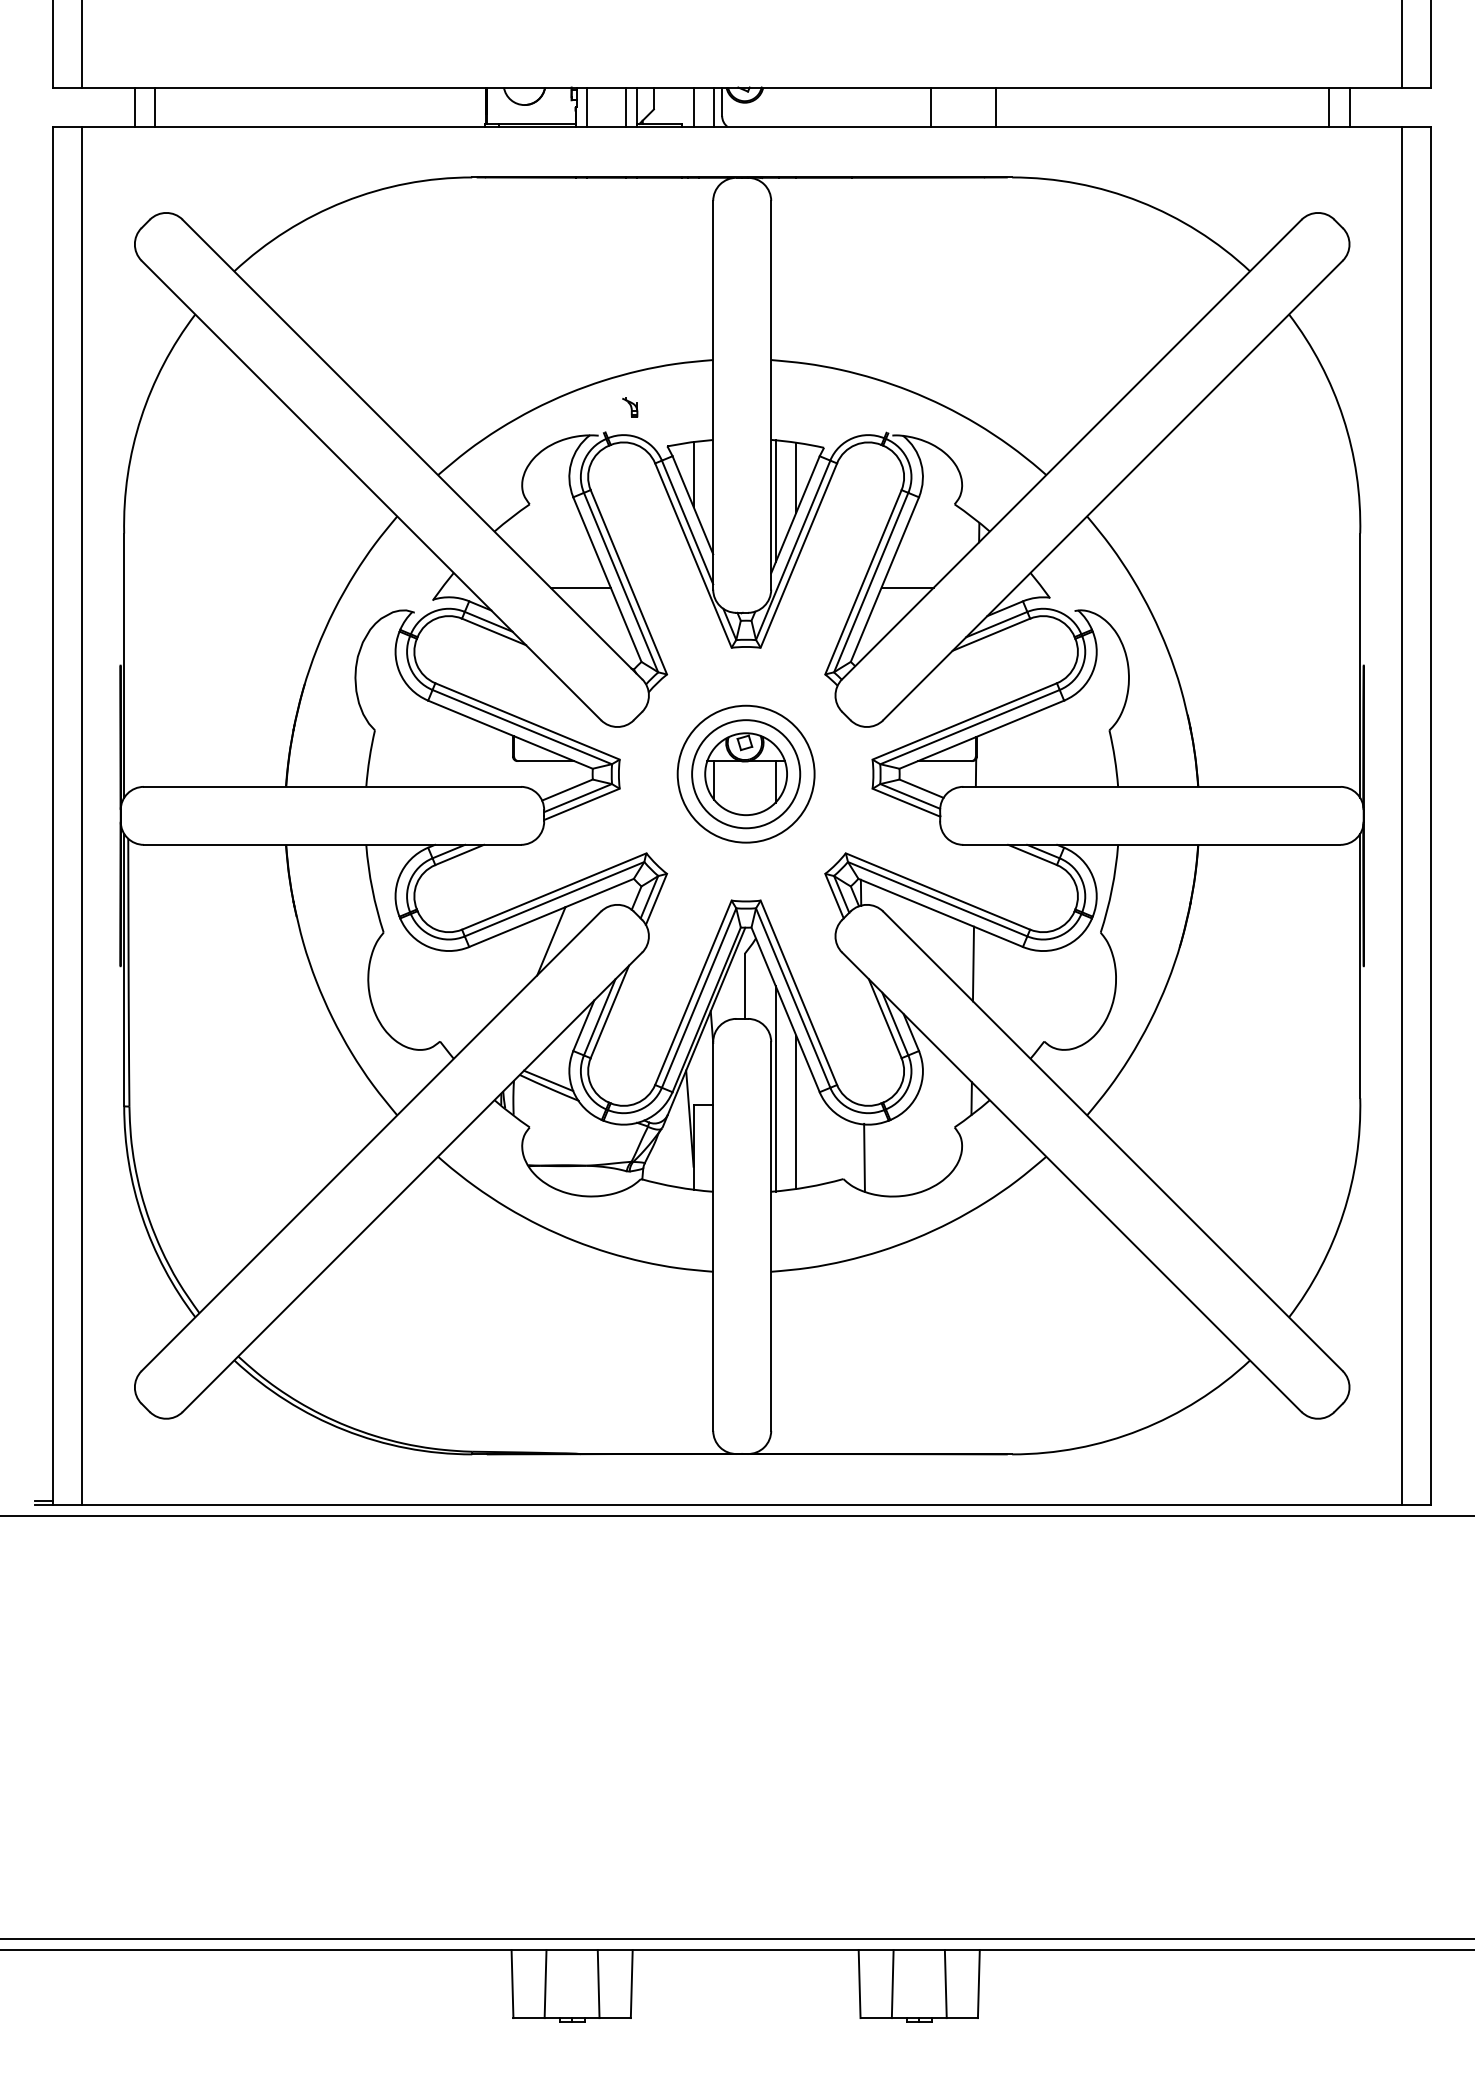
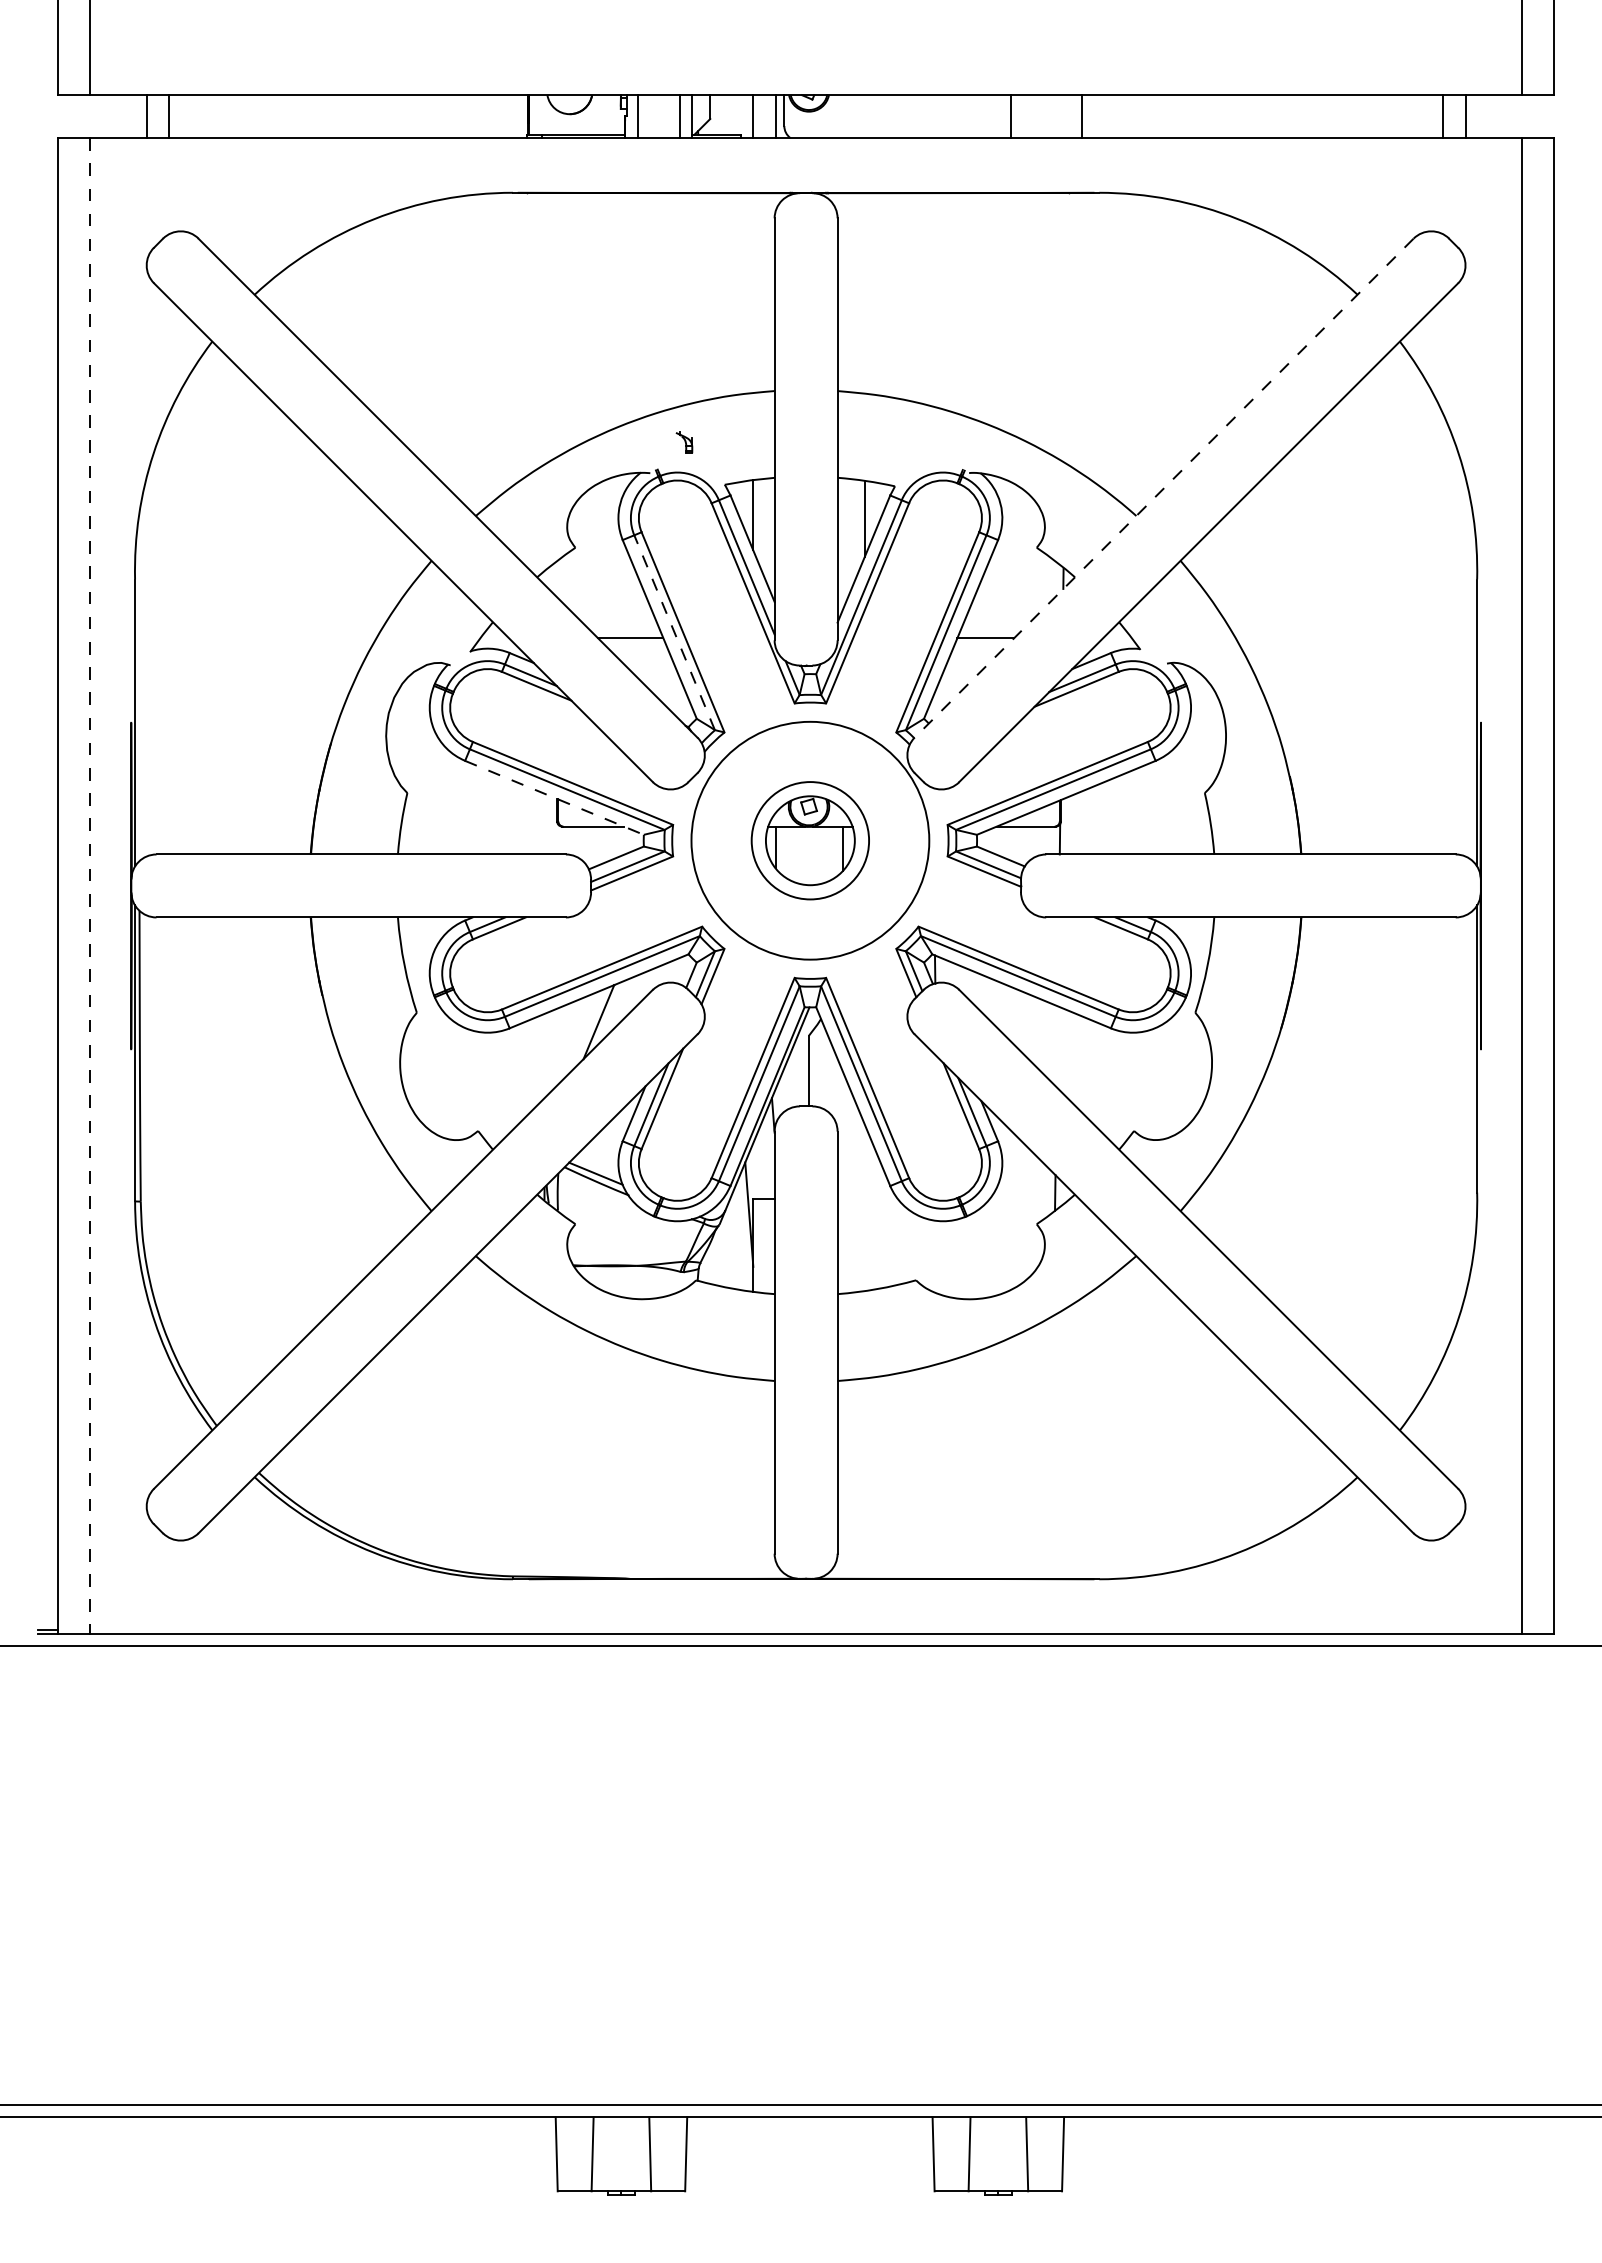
line: (1072, 449) -> (1164, 488), solid -> dashed
line: (775, 501) -> (842, 544), removed
line: (620, 582) -> (674, 632), solid -> dashed
line: (510, 734) -> (554, 797), solid -> dashed
circle: (746, 773) -> (810, 840), size x1.6
line: (82, 816) -> (89, 886), solid -> dashed
line: (972, 963) -> (1056, 1046), removed
line: (775, 1088) -> (842, 1181), removed
line: (795, 1111) -> (864, 1207), removed
line: (864, 1158) -> (938, 1257), removed

